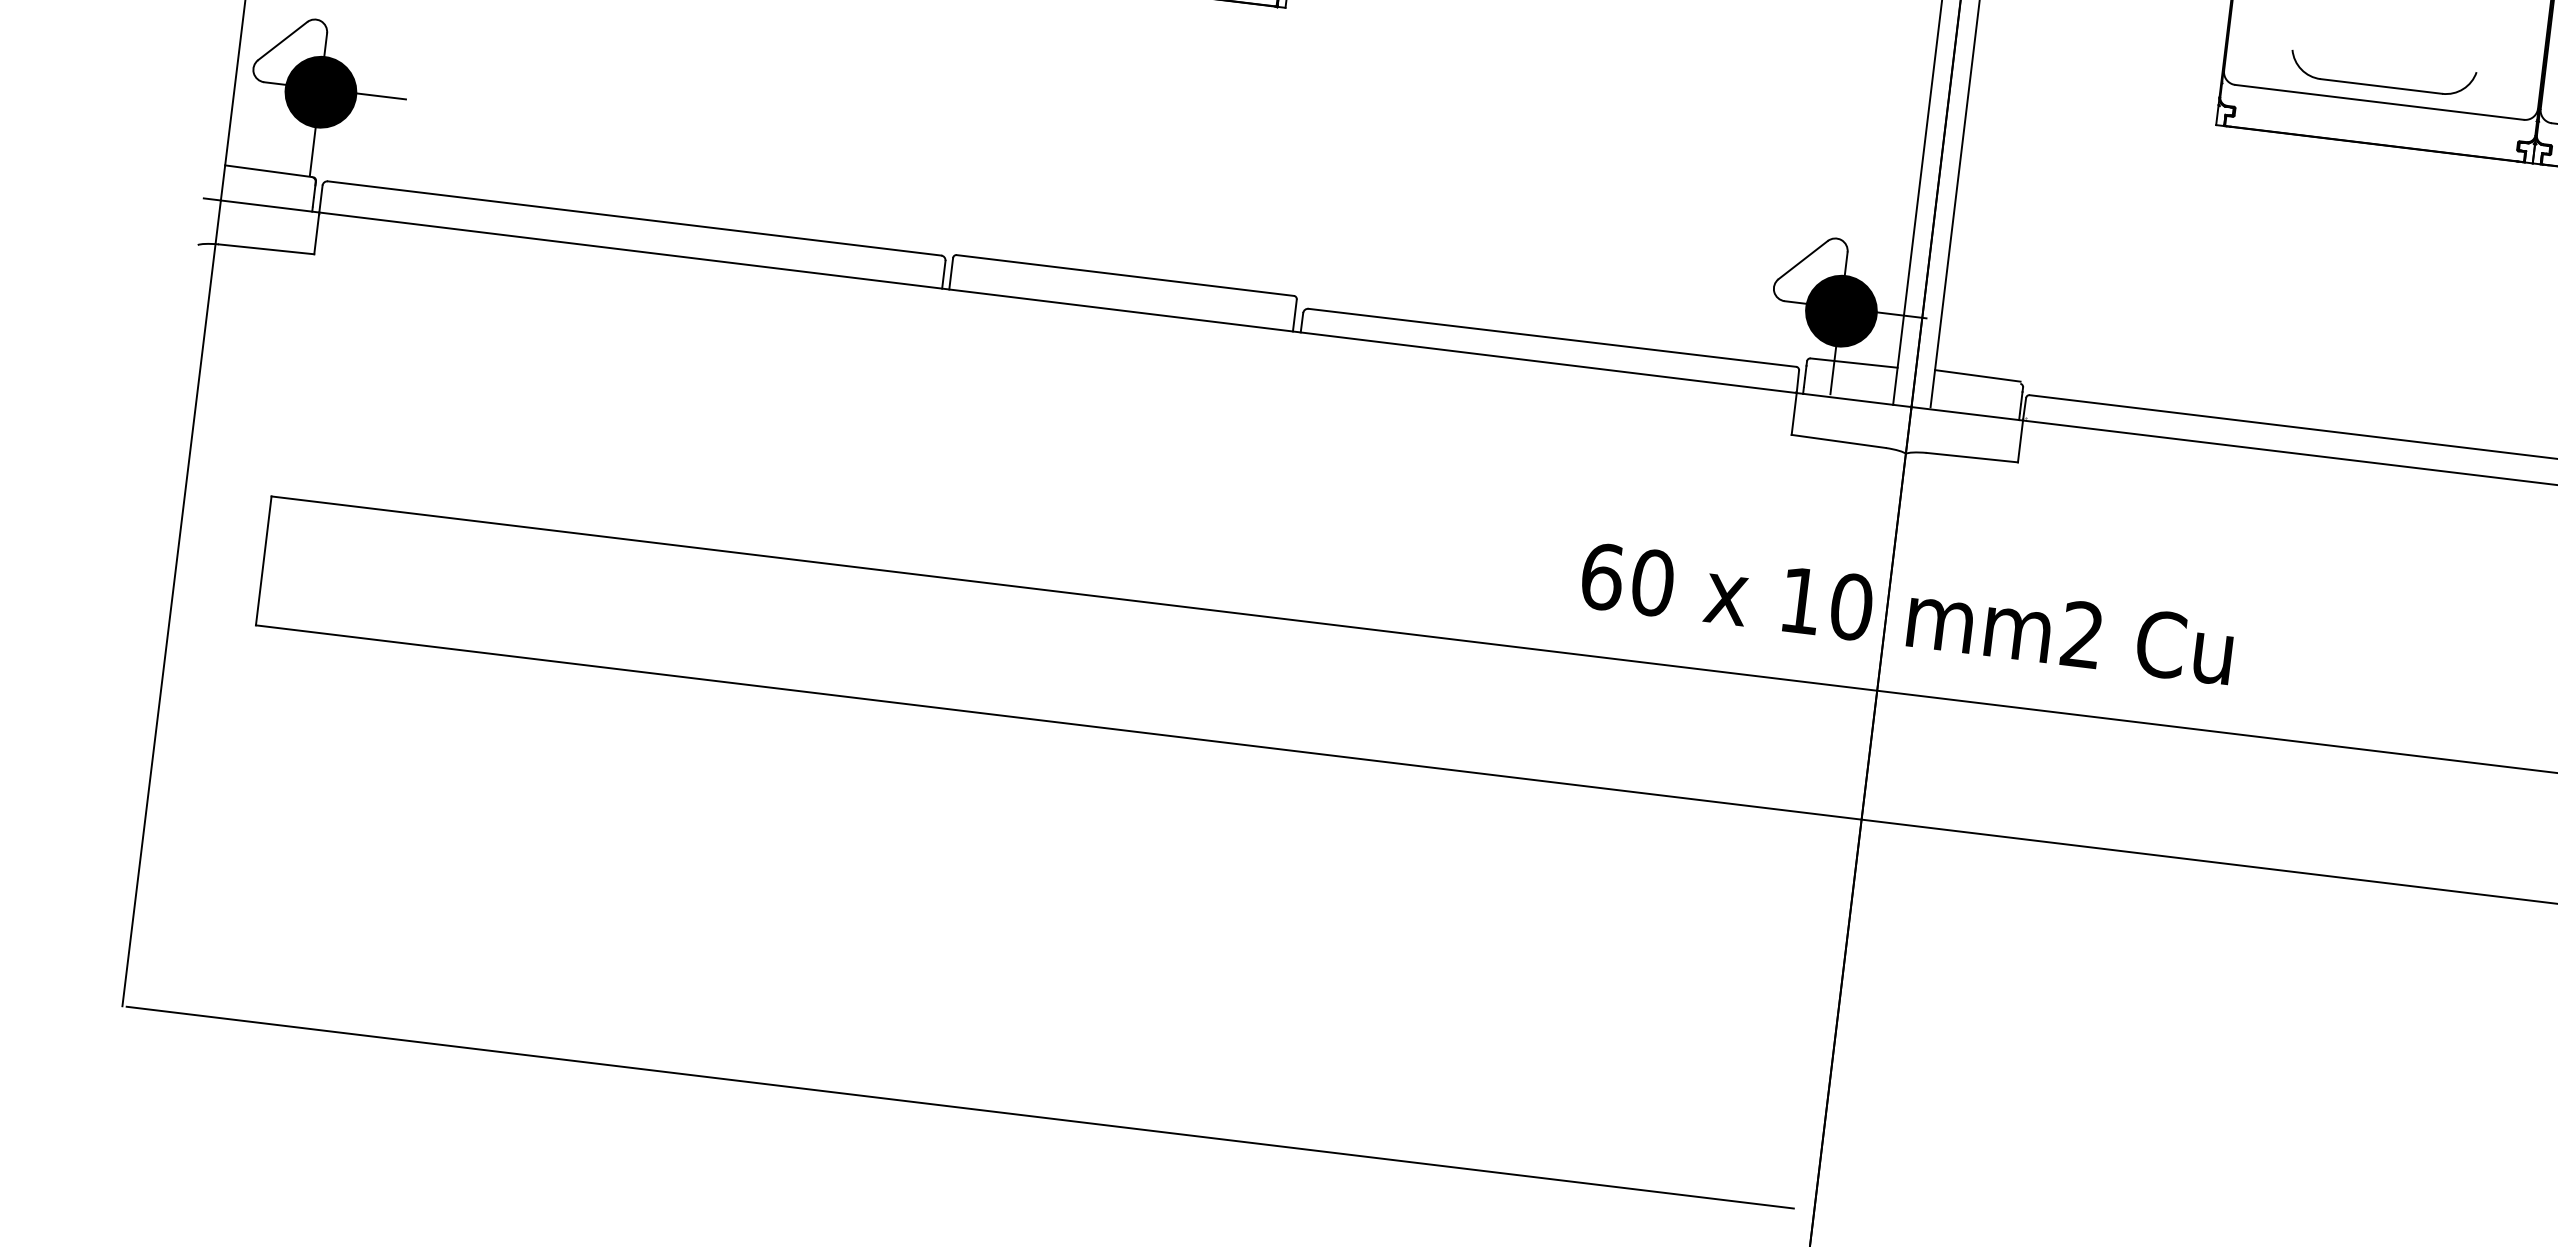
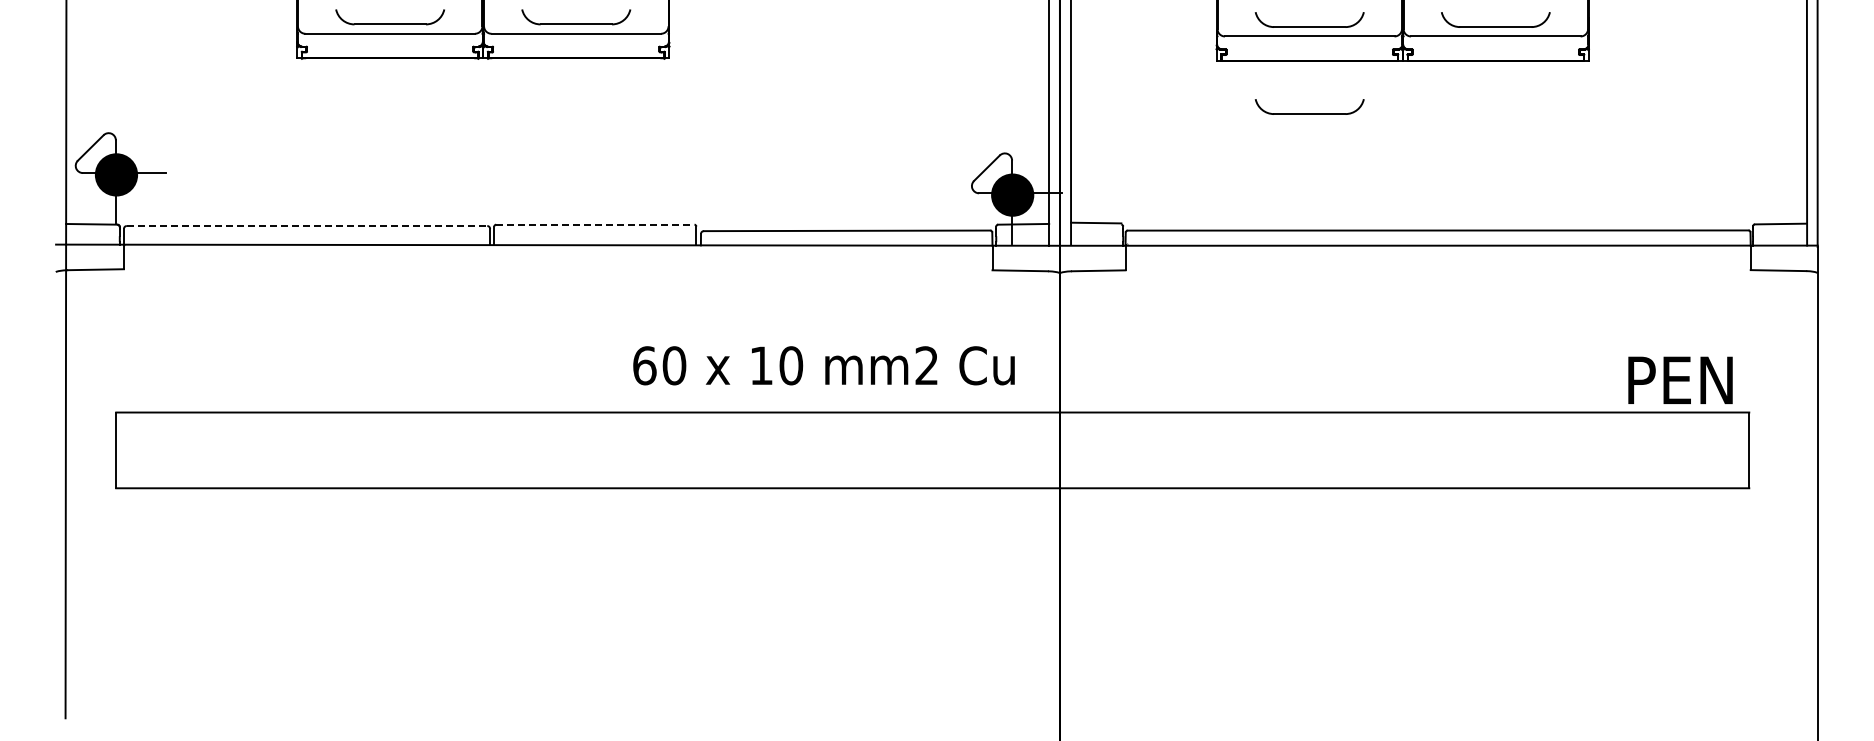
line: (635, 219) -> (307, 226), solid -> dashed
part: (2363, 233) -> (1309, 113), added
line: (1125, 275) -> (595, 224), solid -> dashed
text: (1906, 613) -> (823, 365), moved
line: (961, 1108) -> (558, 718), removed

